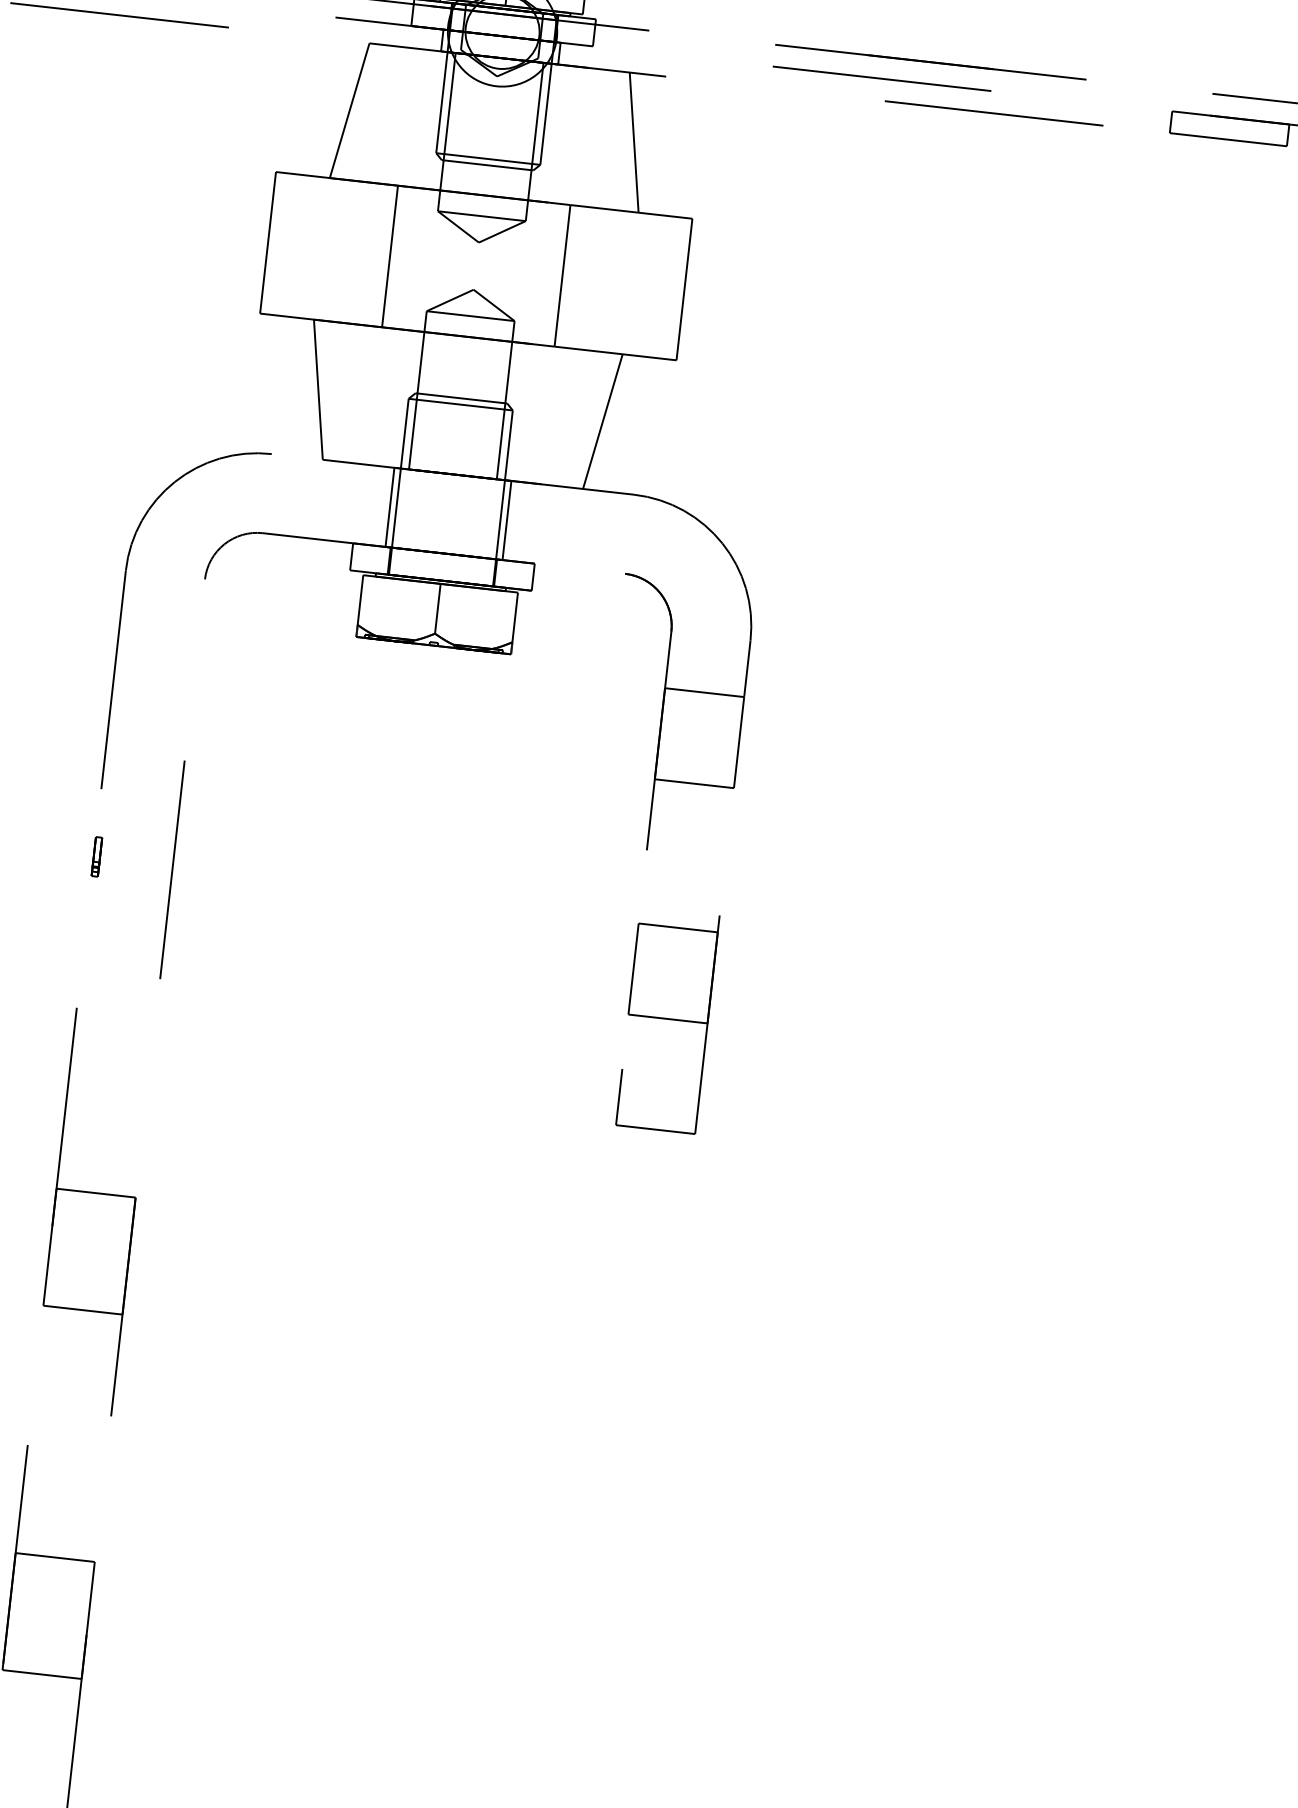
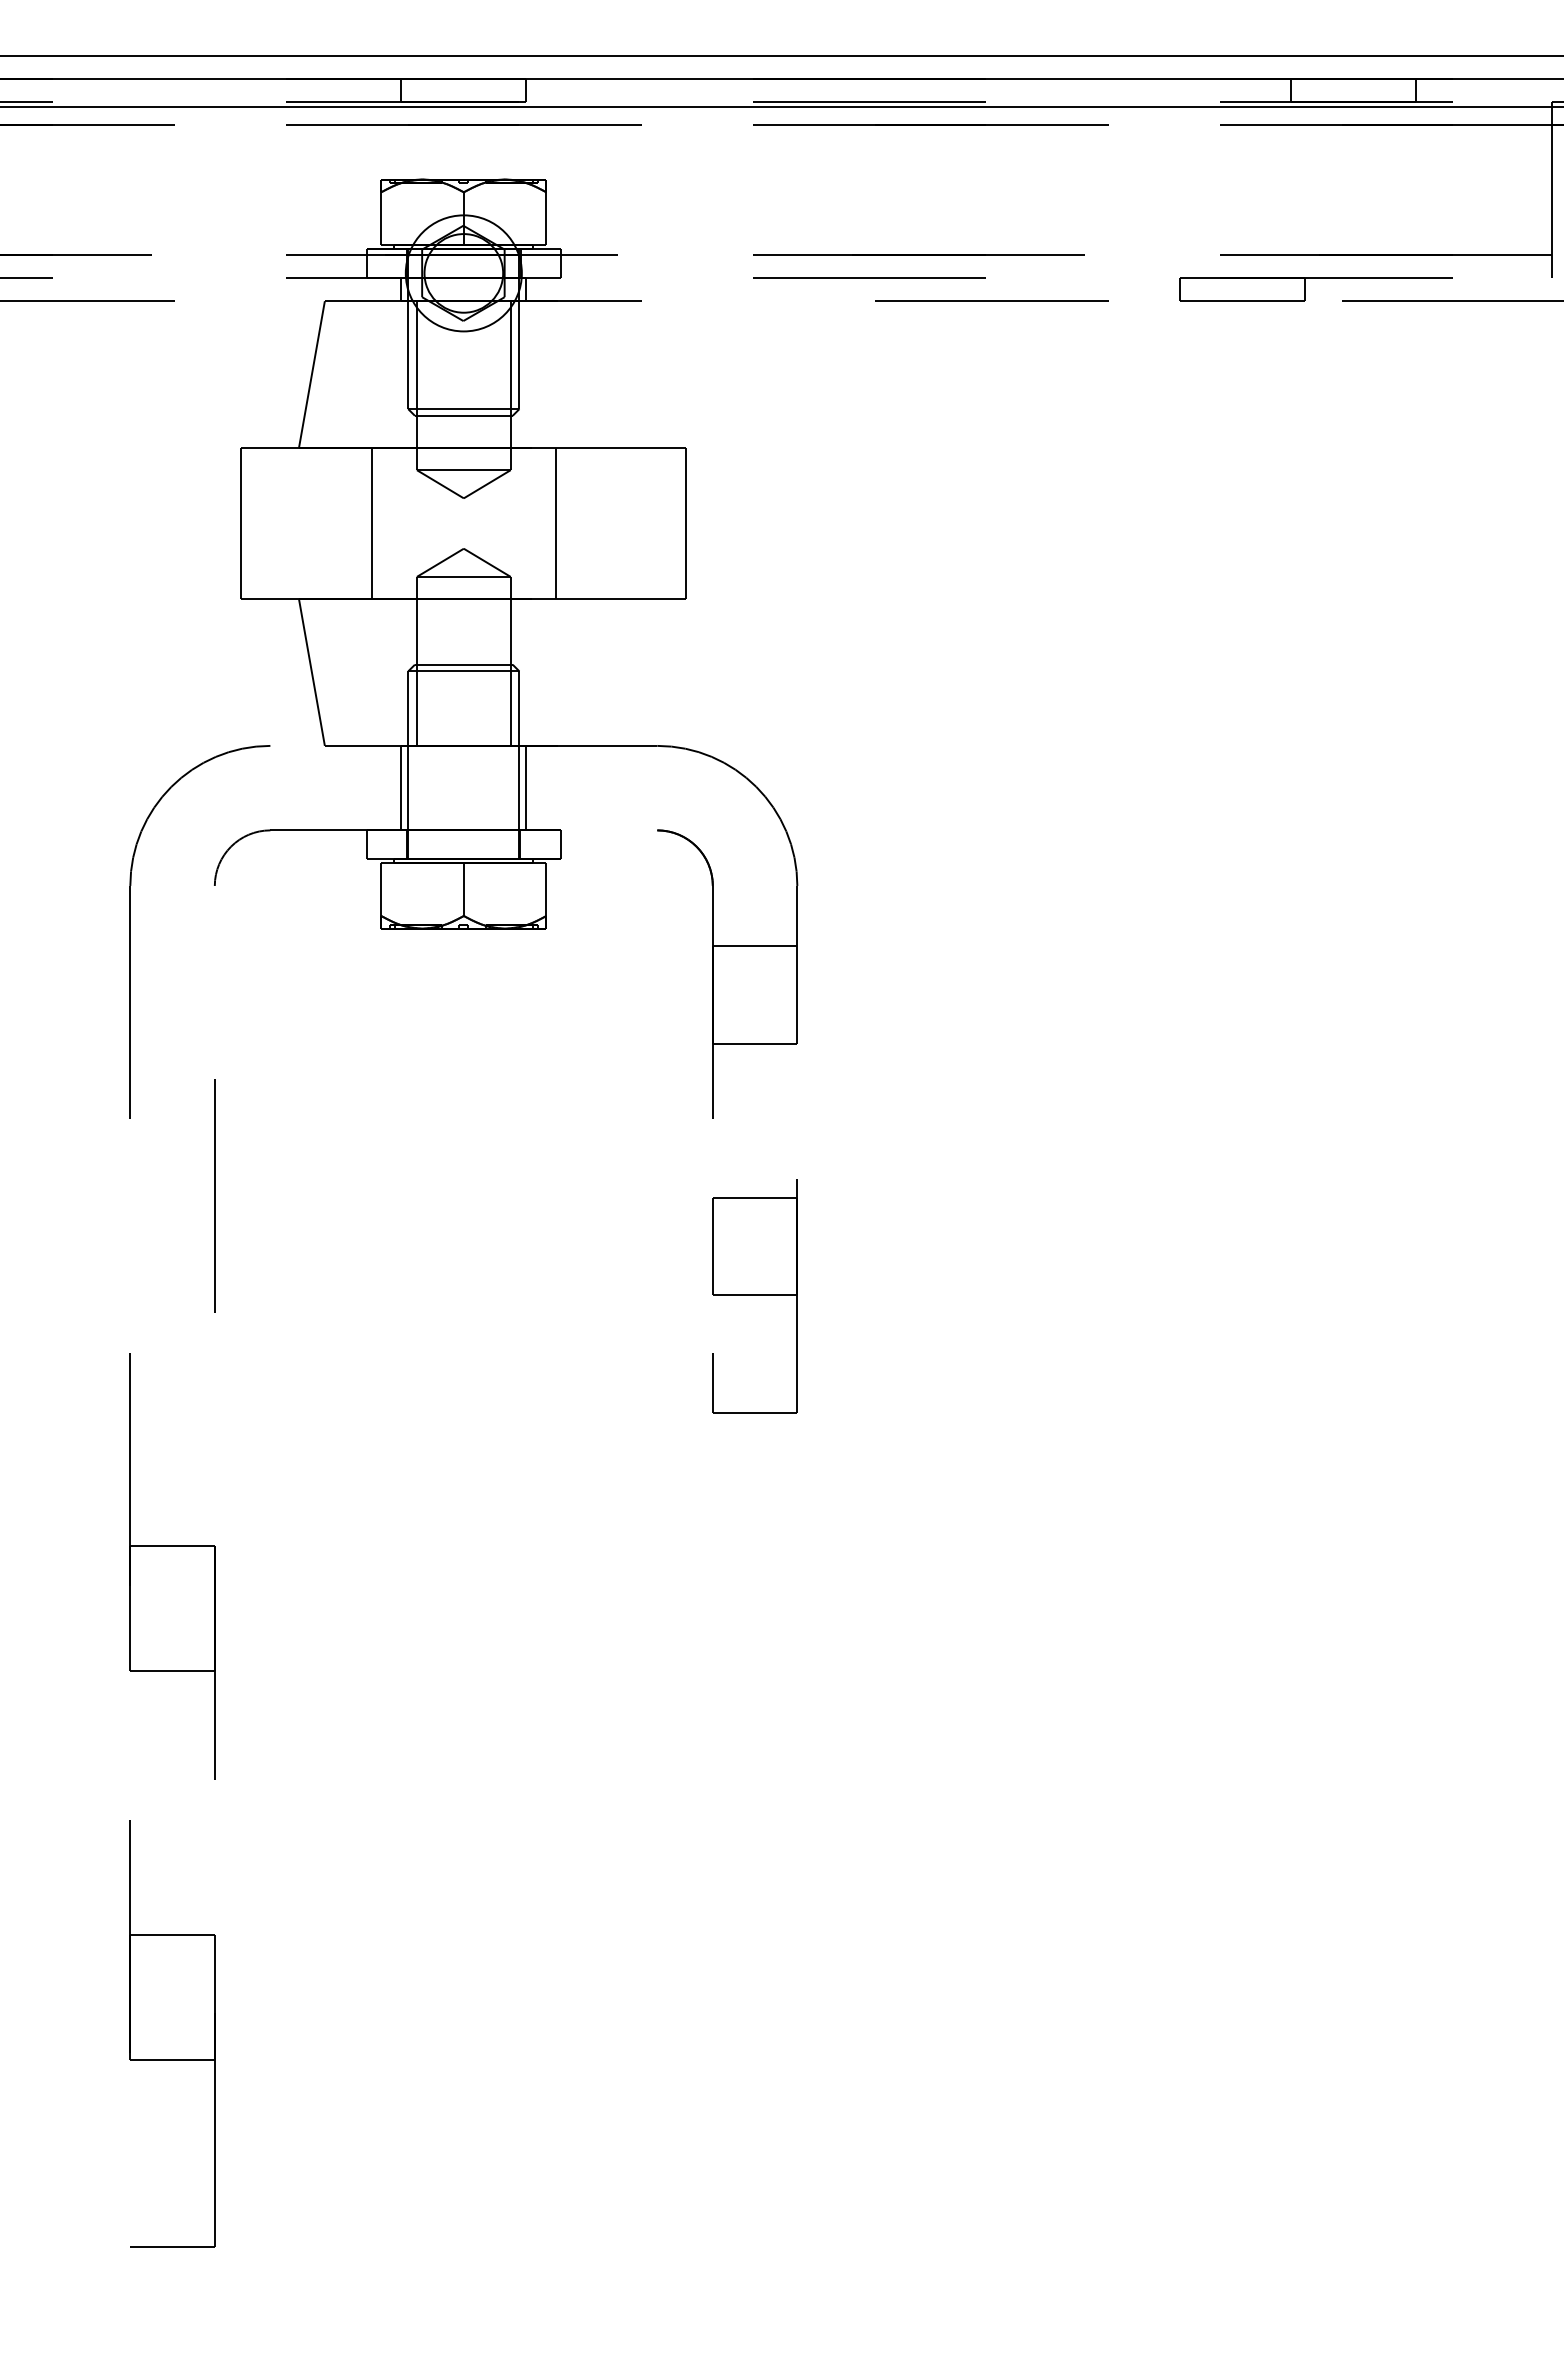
line: (633, 142) -> (615, 374), removed
line: (602, 421) -> (615, 672), removed
part: (96, 856) -> (133, 1191), removed

